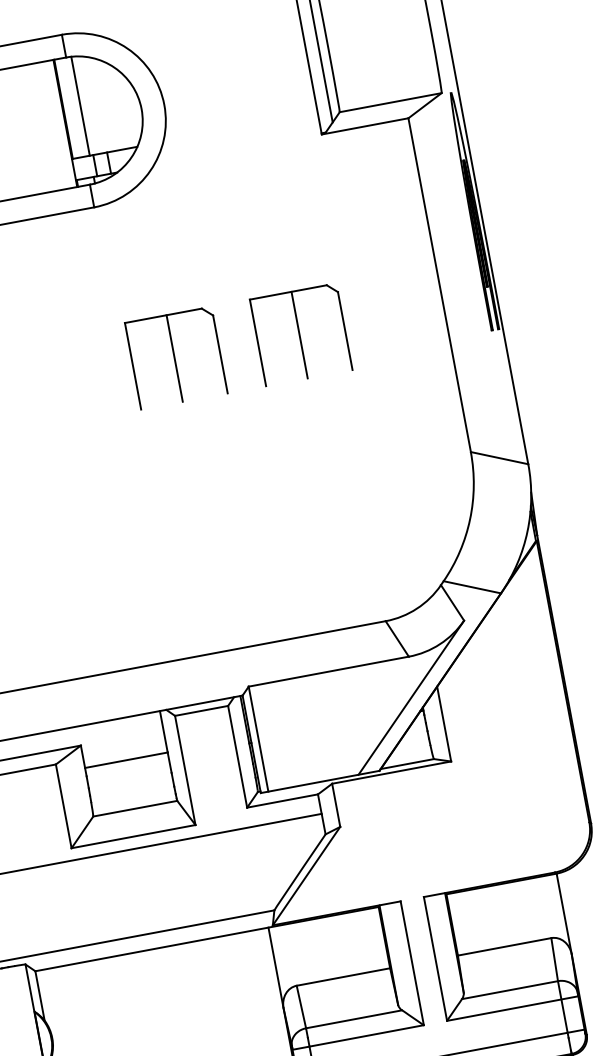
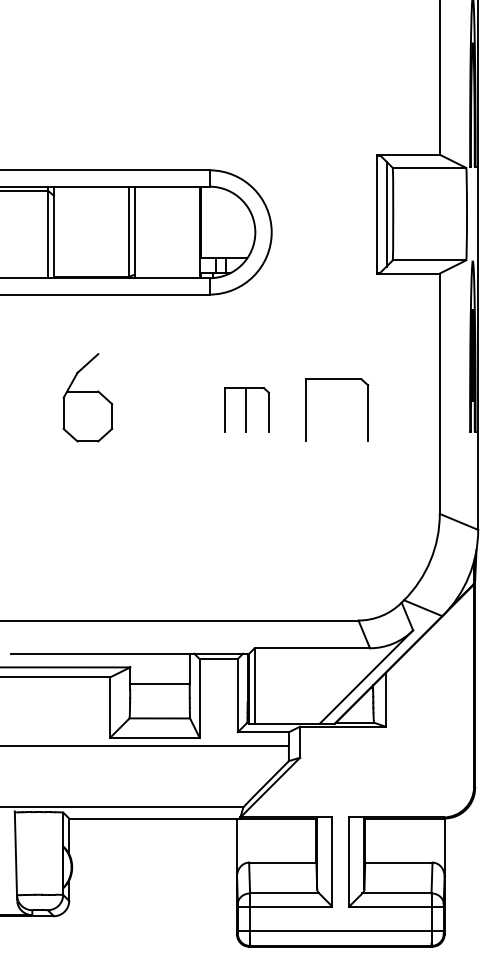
line: (80, 106) -> (213, 222), removed
line: (299, 335) -> (335, 410), removed
part: (176, 357) -> (247, 409), size x0.7

